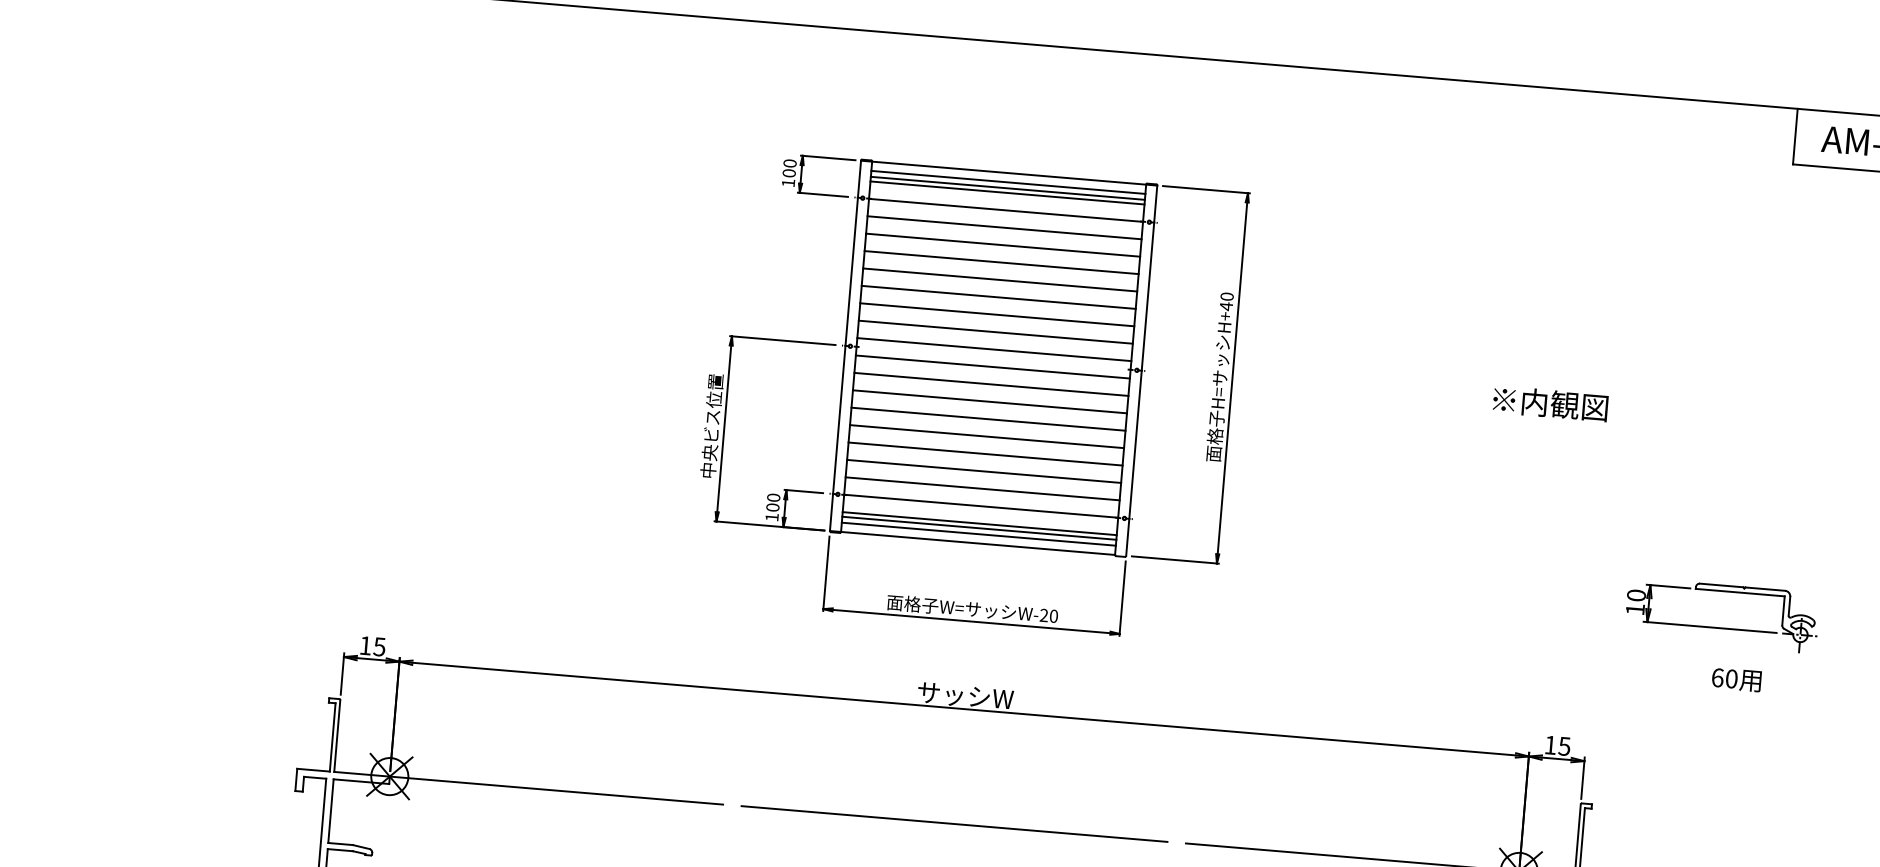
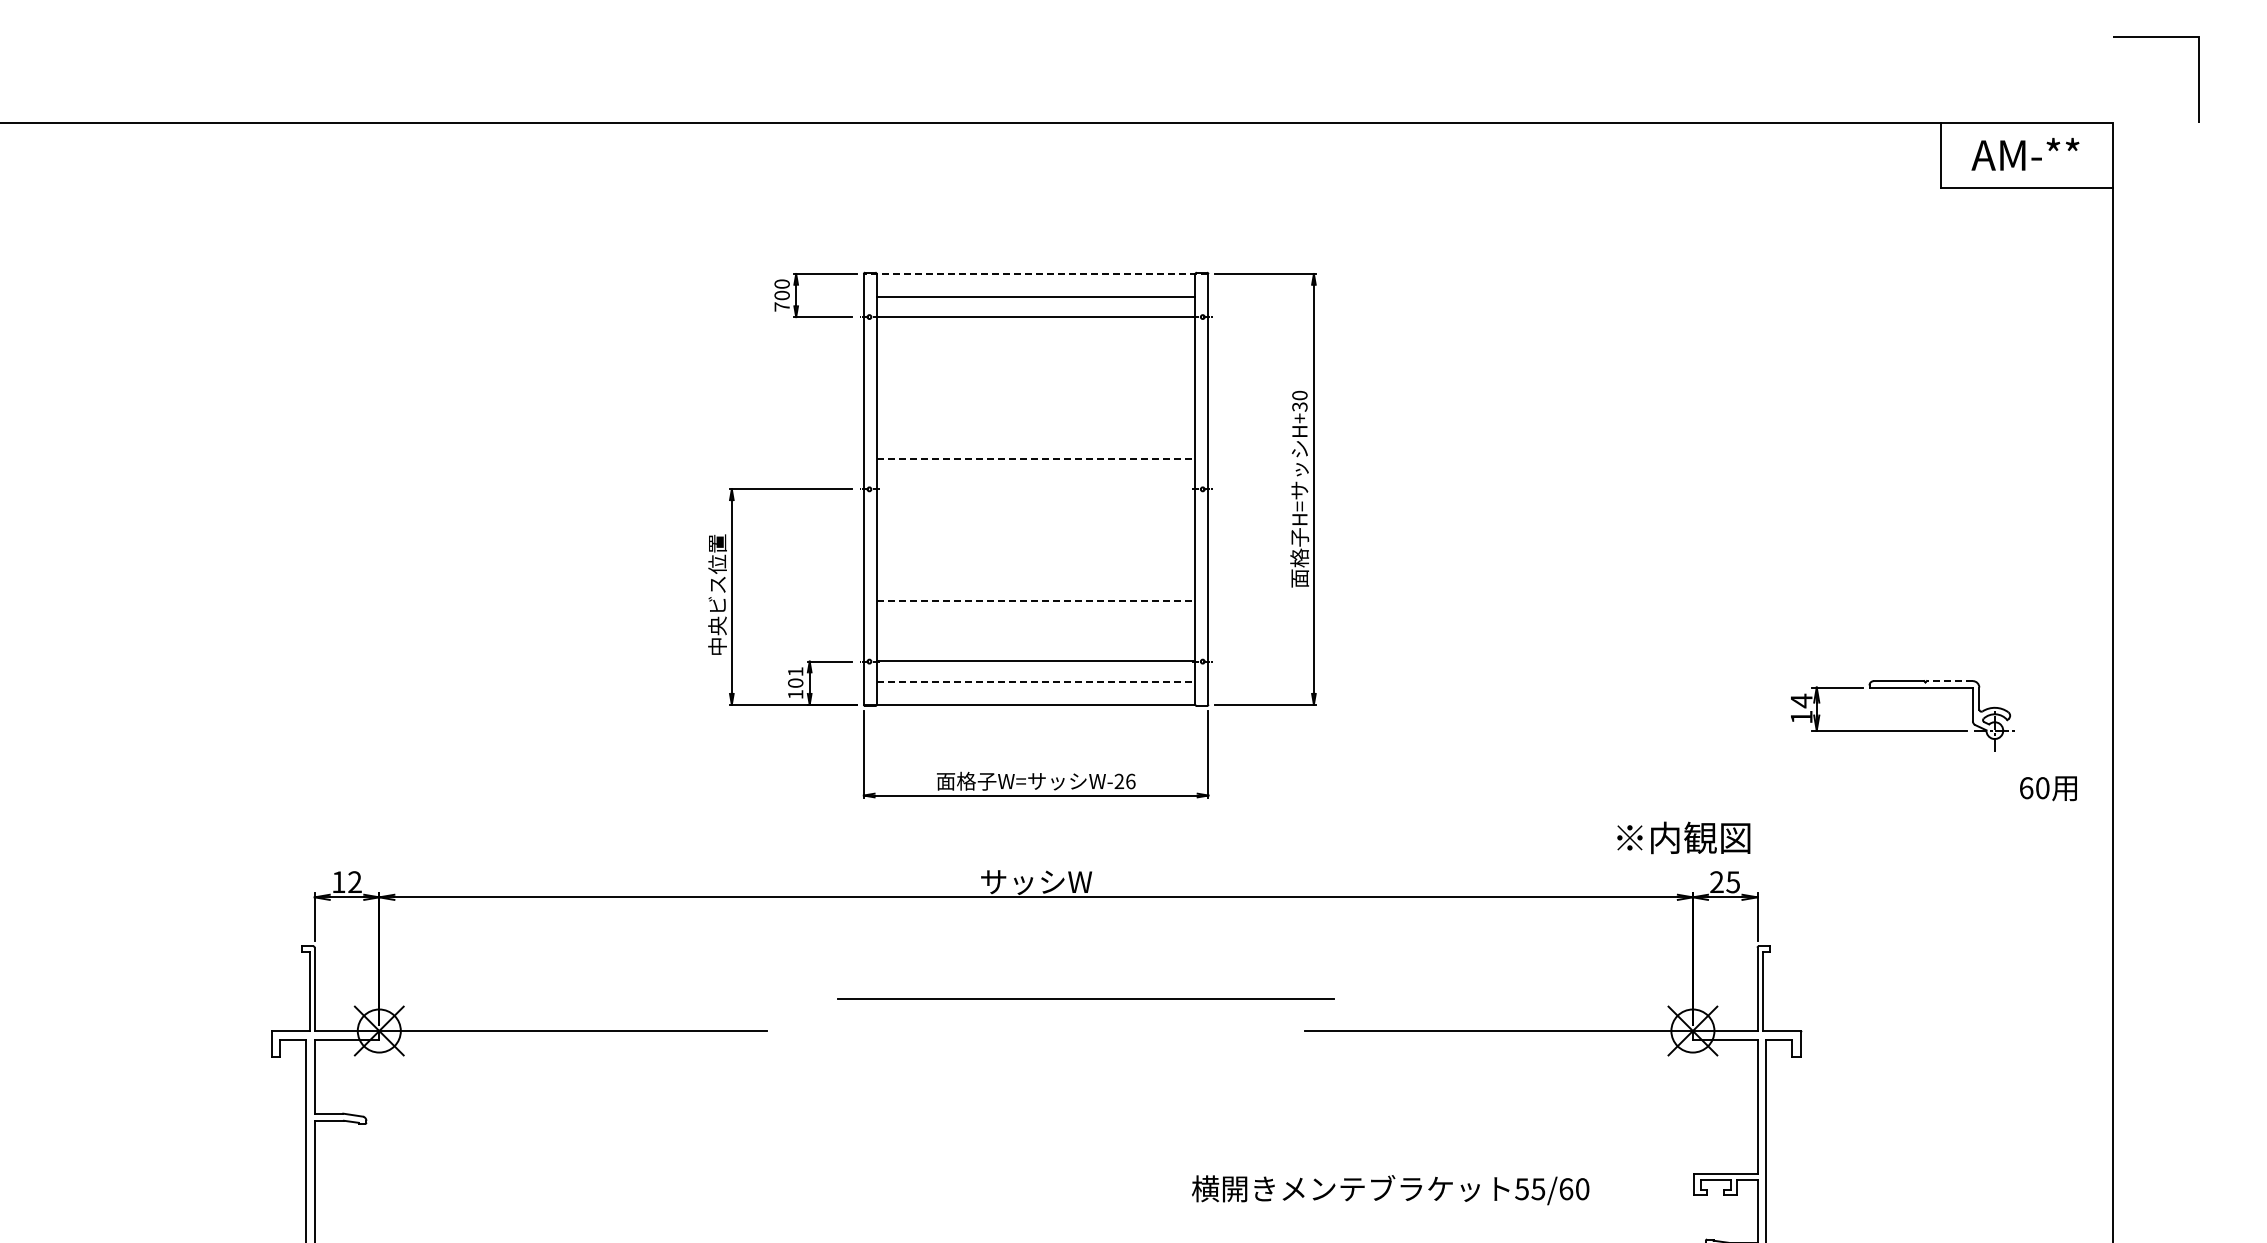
line: (1008, 173) -> (1035, 274), solid -> dashed
text: (787, 182) -> (781, 306), 100 -> 700
line: (1007, 182) -> (1035, 284), removed
line: (1007, 188) -> (1035, 291), removed
line: (1004, 227) -> (1035, 337), removed
line: (1002, 244) -> (1035, 357), removed
line: (1001, 262) -> (1035, 378), removed
line: (999, 280) -> (1035, 398), removed
line: (998, 297) -> (1035, 418), removed
text: (1225, 306) -> (1299, 407), H+40 -> H+30
line: (996, 314) -> (1035, 438), removed
line: (996, 331) -> (1036, 458), solid -> dashed
line: (993, 349) -> (1035, 479), removed
line: (992, 366) -> (1035, 499), removed
line: (990, 384) -> (1035, 519), removed
line: (989, 401) -> (1035, 539), removed
text: (1550, 403) -> (1683, 837), moved
line: (987, 419) -> (1035, 560), removed
line: (986, 436) -> (1035, 580), removed
line: (985, 453) -> (1036, 600), solid -> dashed
line: (983, 471) -> (1035, 620), removed
line: (982, 489) -> (1035, 641), removed
text: (773, 497) -> (795, 671), 100 -> 101
line: (980, 523) -> (1036, 681), solid -> dashed
line: (978, 528) -> (1035, 687), removed
line: (978, 533) -> (1035, 693), removed
line: (1765, 589) -> (1949, 681), solid -> dashed
text: (1636, 595) -> (1801, 700), 10 -> 14
text: (1053, 616) -> (1130, 781), W-20 -> W-26
text: (379, 647) -> (354, 882), 15 -> 12
text: (1736, 679) -> (2048, 788), moved
text: (1550, 744) -> (1716, 881), 15 -> 25
line: (954, 823) -> (1085, 998), moved

